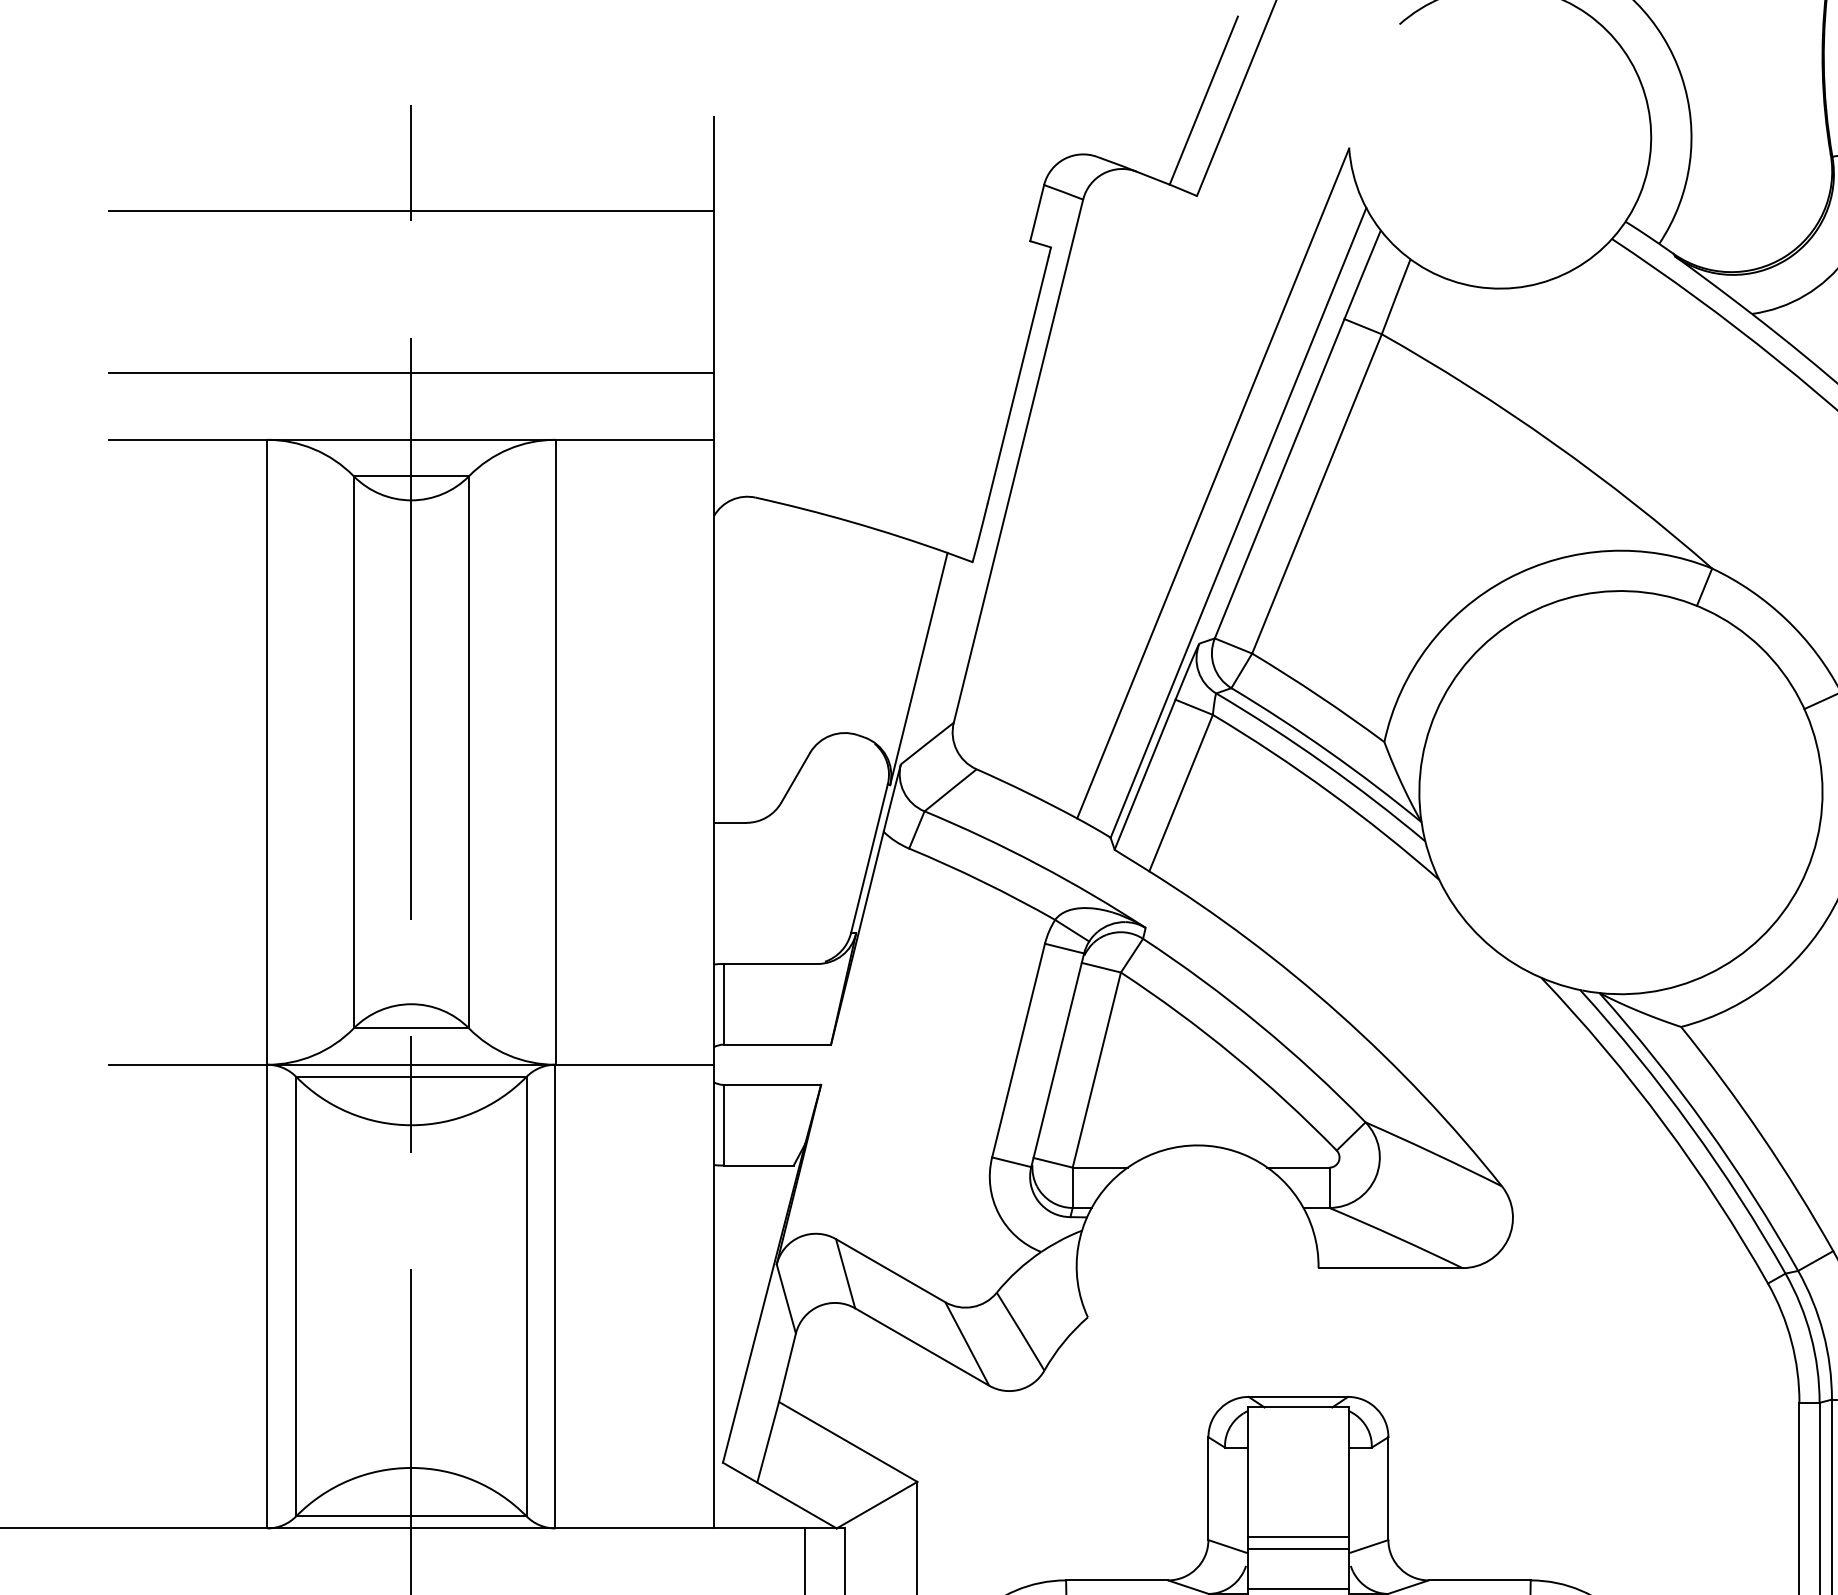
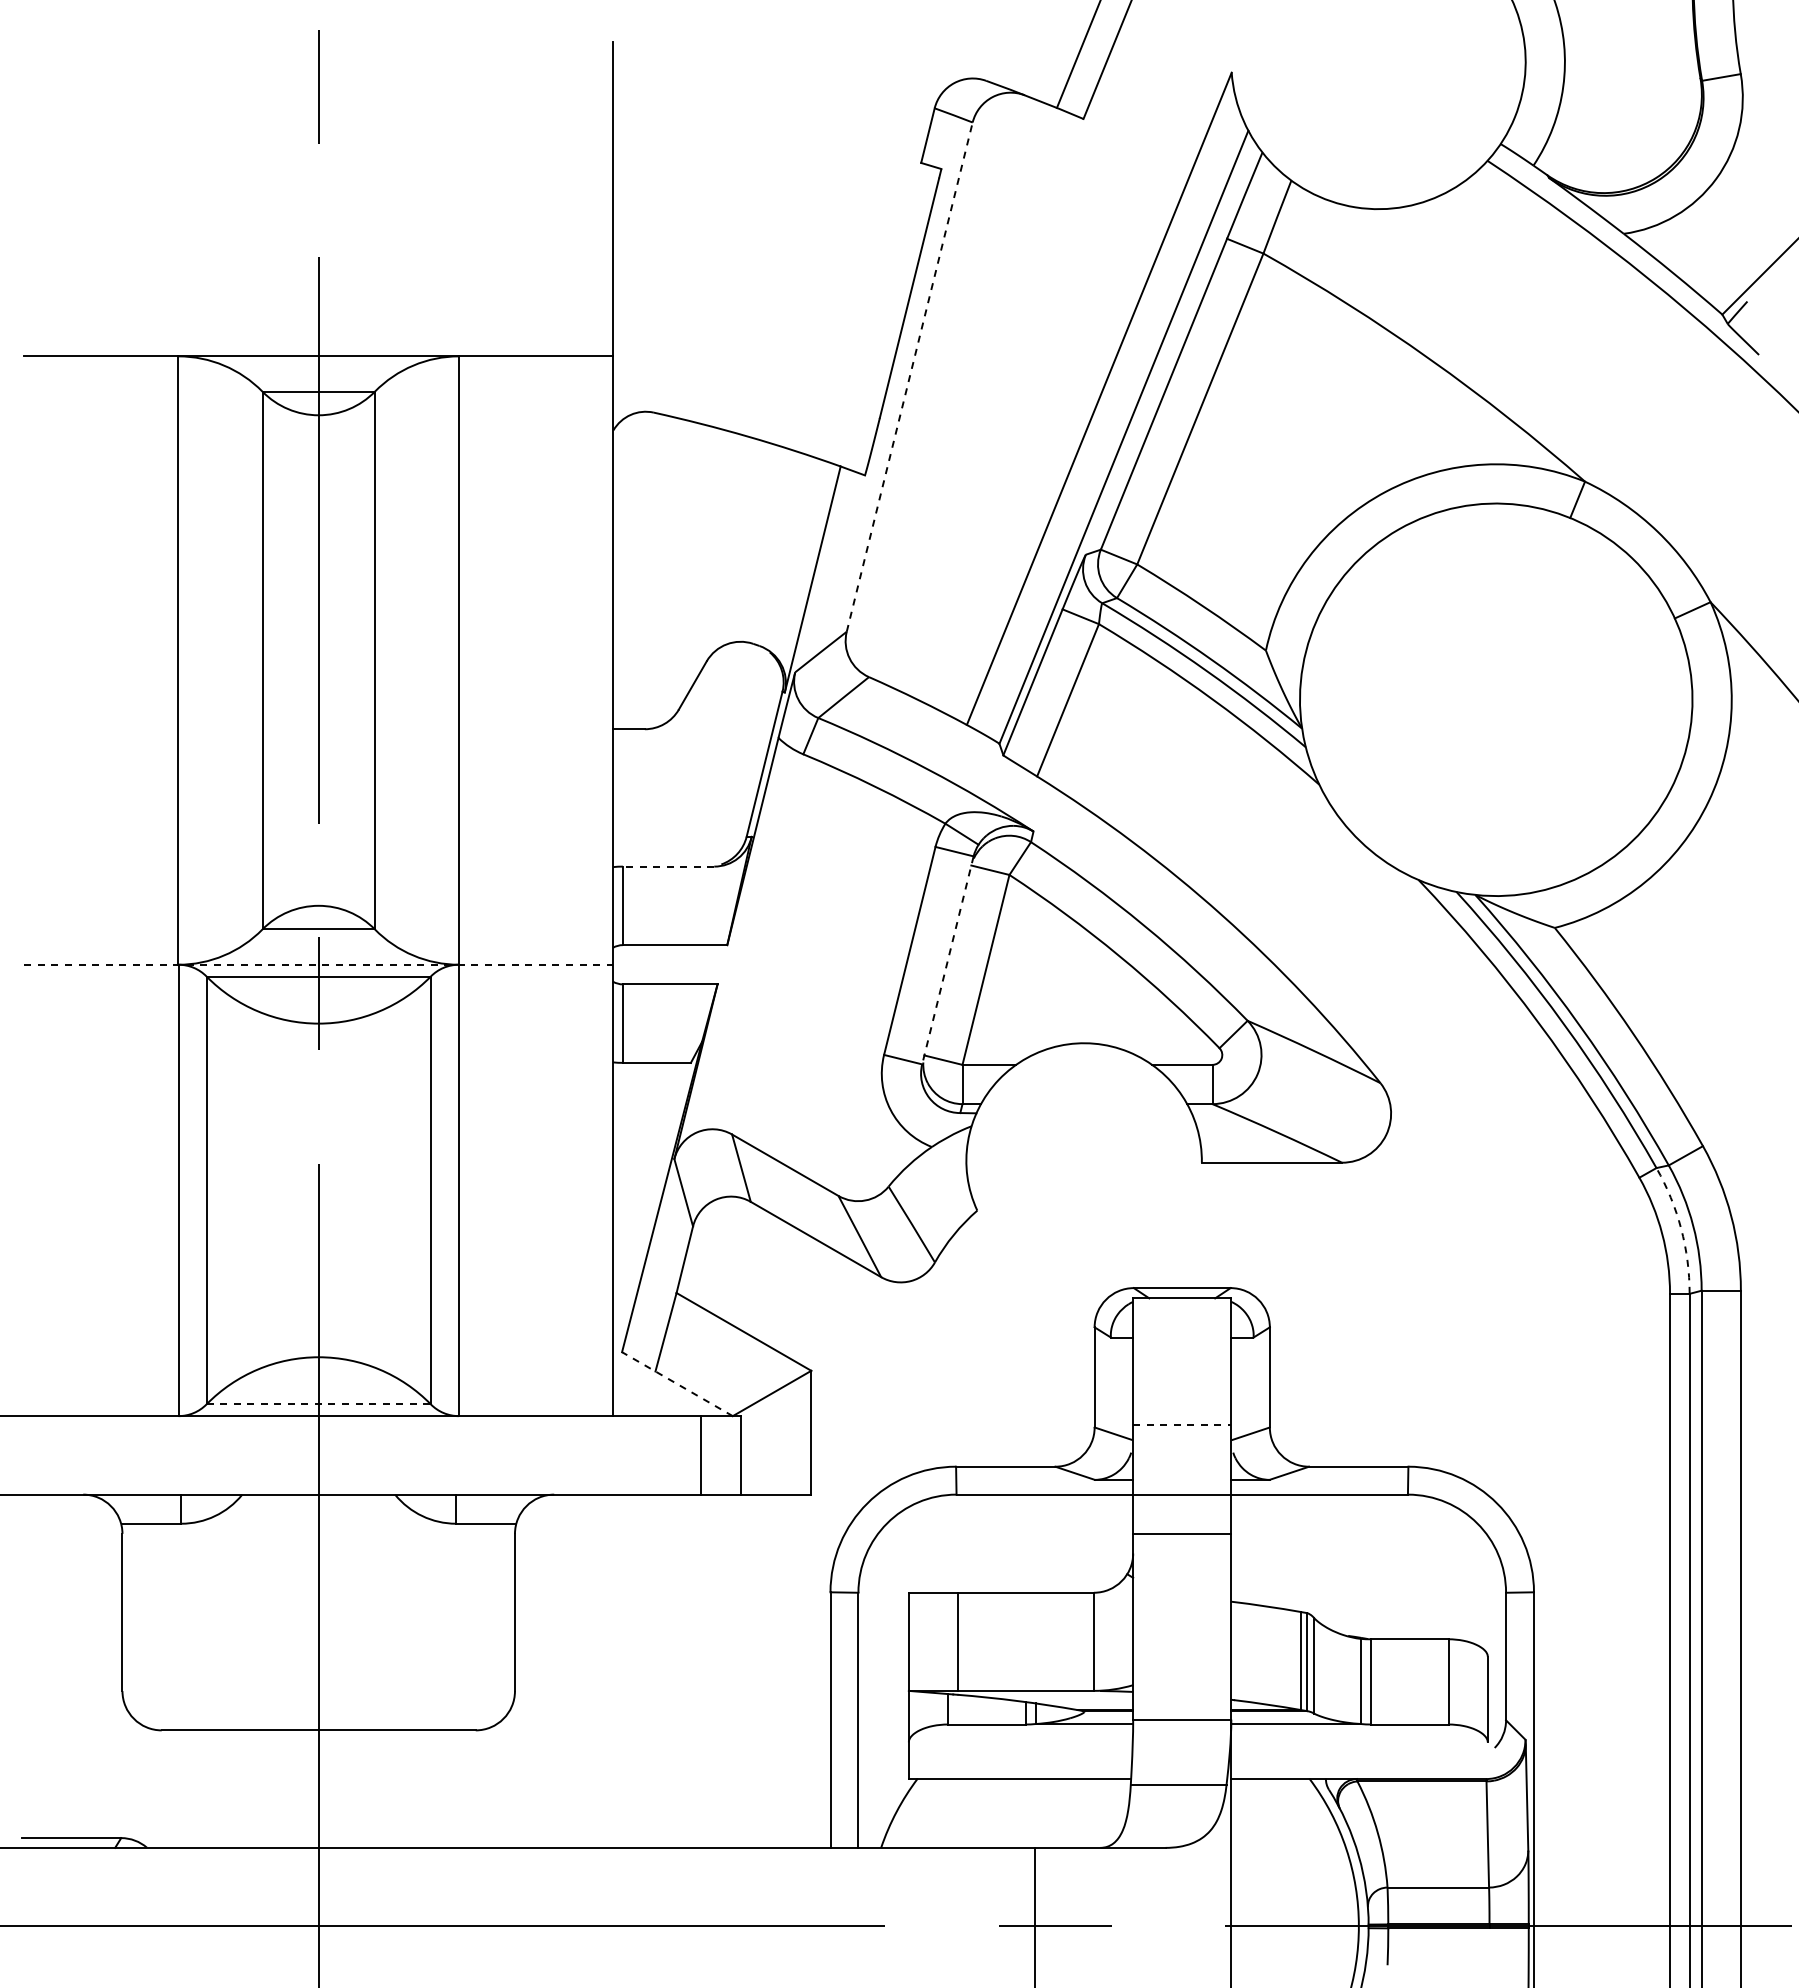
line: (411, 210) -> (318, 133), removed
line: (411, 373) -> (318, 291), removed
line: (1018, 460) -> (909, 376), solid -> dashed
line: (770, 963) -> (668, 866), solid -> dashed
line: (1057, 1060) -> (947, 960), solid -> dashed
line: (412, 1064) -> (319, 964), solid -> dashed
arc: (1811, 1335) -> (1681, 1228), solid -> dashed
line: (779, 1495) -> (677, 1384), solid -> dashed
line: (412, 1516) -> (319, 1404), solid -> dashed
line: (1298, 1537) -> (1182, 1424), solid -> dashed
line: (1298, 1549) -> (1182, 1436), removed
line: (1298, 1589) -> (1182, 1475), removed

